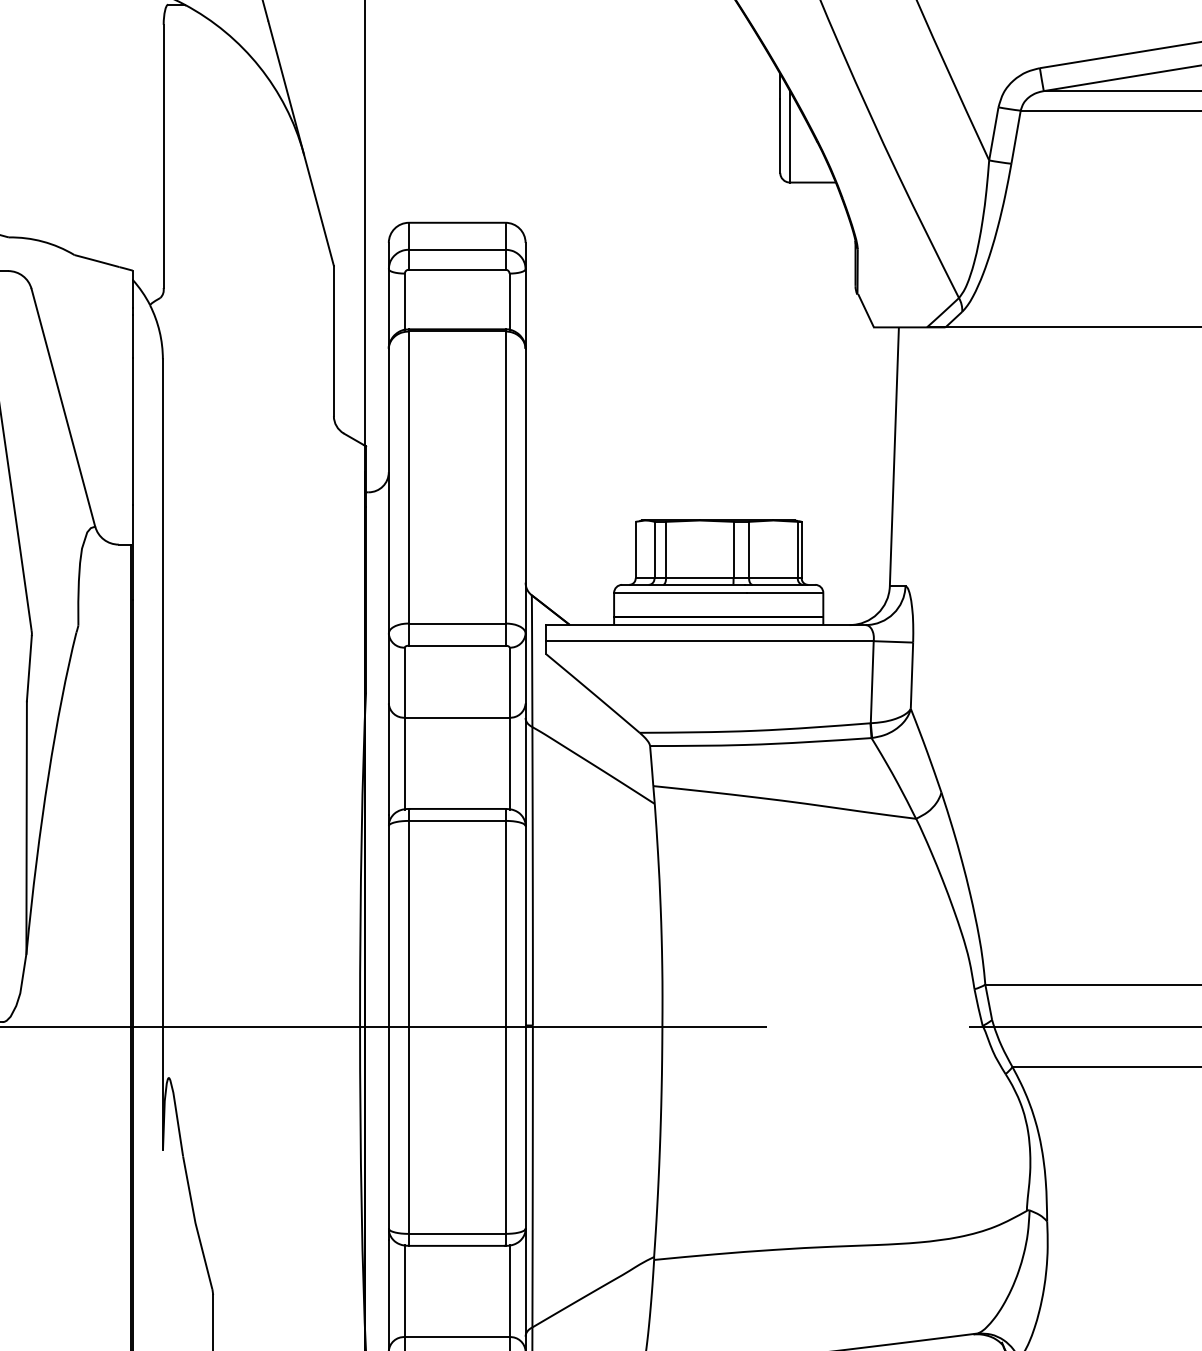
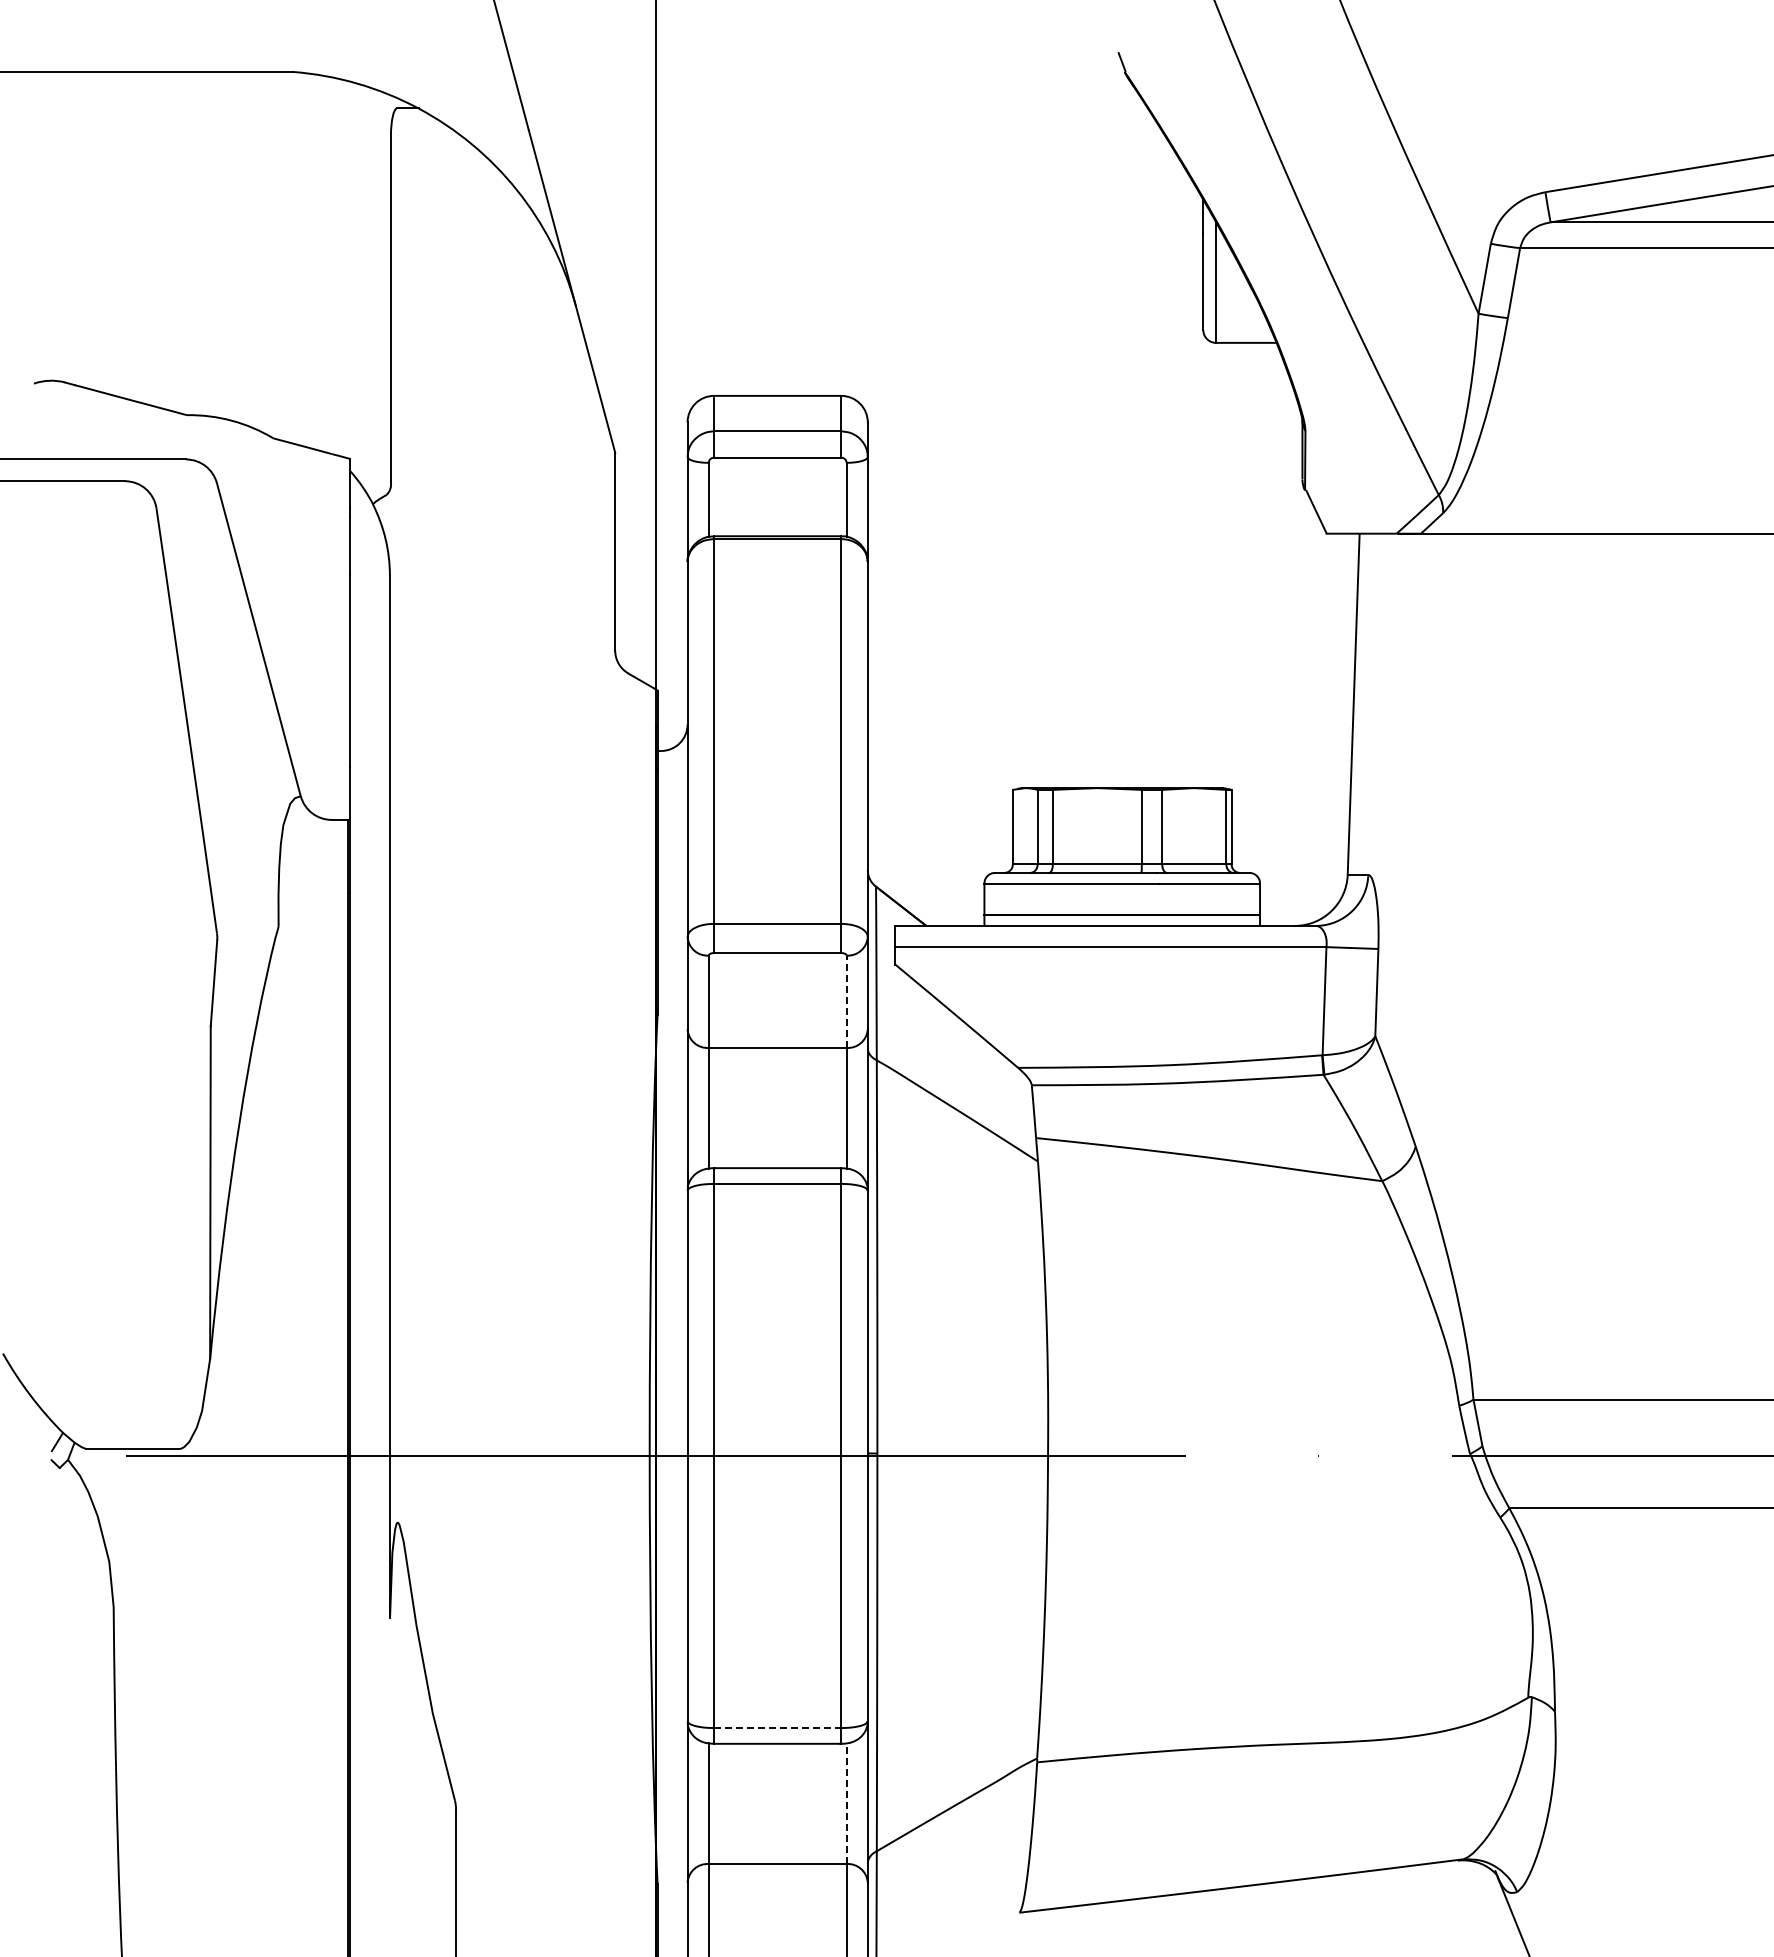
line: (509, 682) -> (846, 1001), solid -> dashed
line: (457, 1234) -> (777, 1728), solid -> dashed
line: (509, 1291) -> (846, 1803), solid -> dashed

